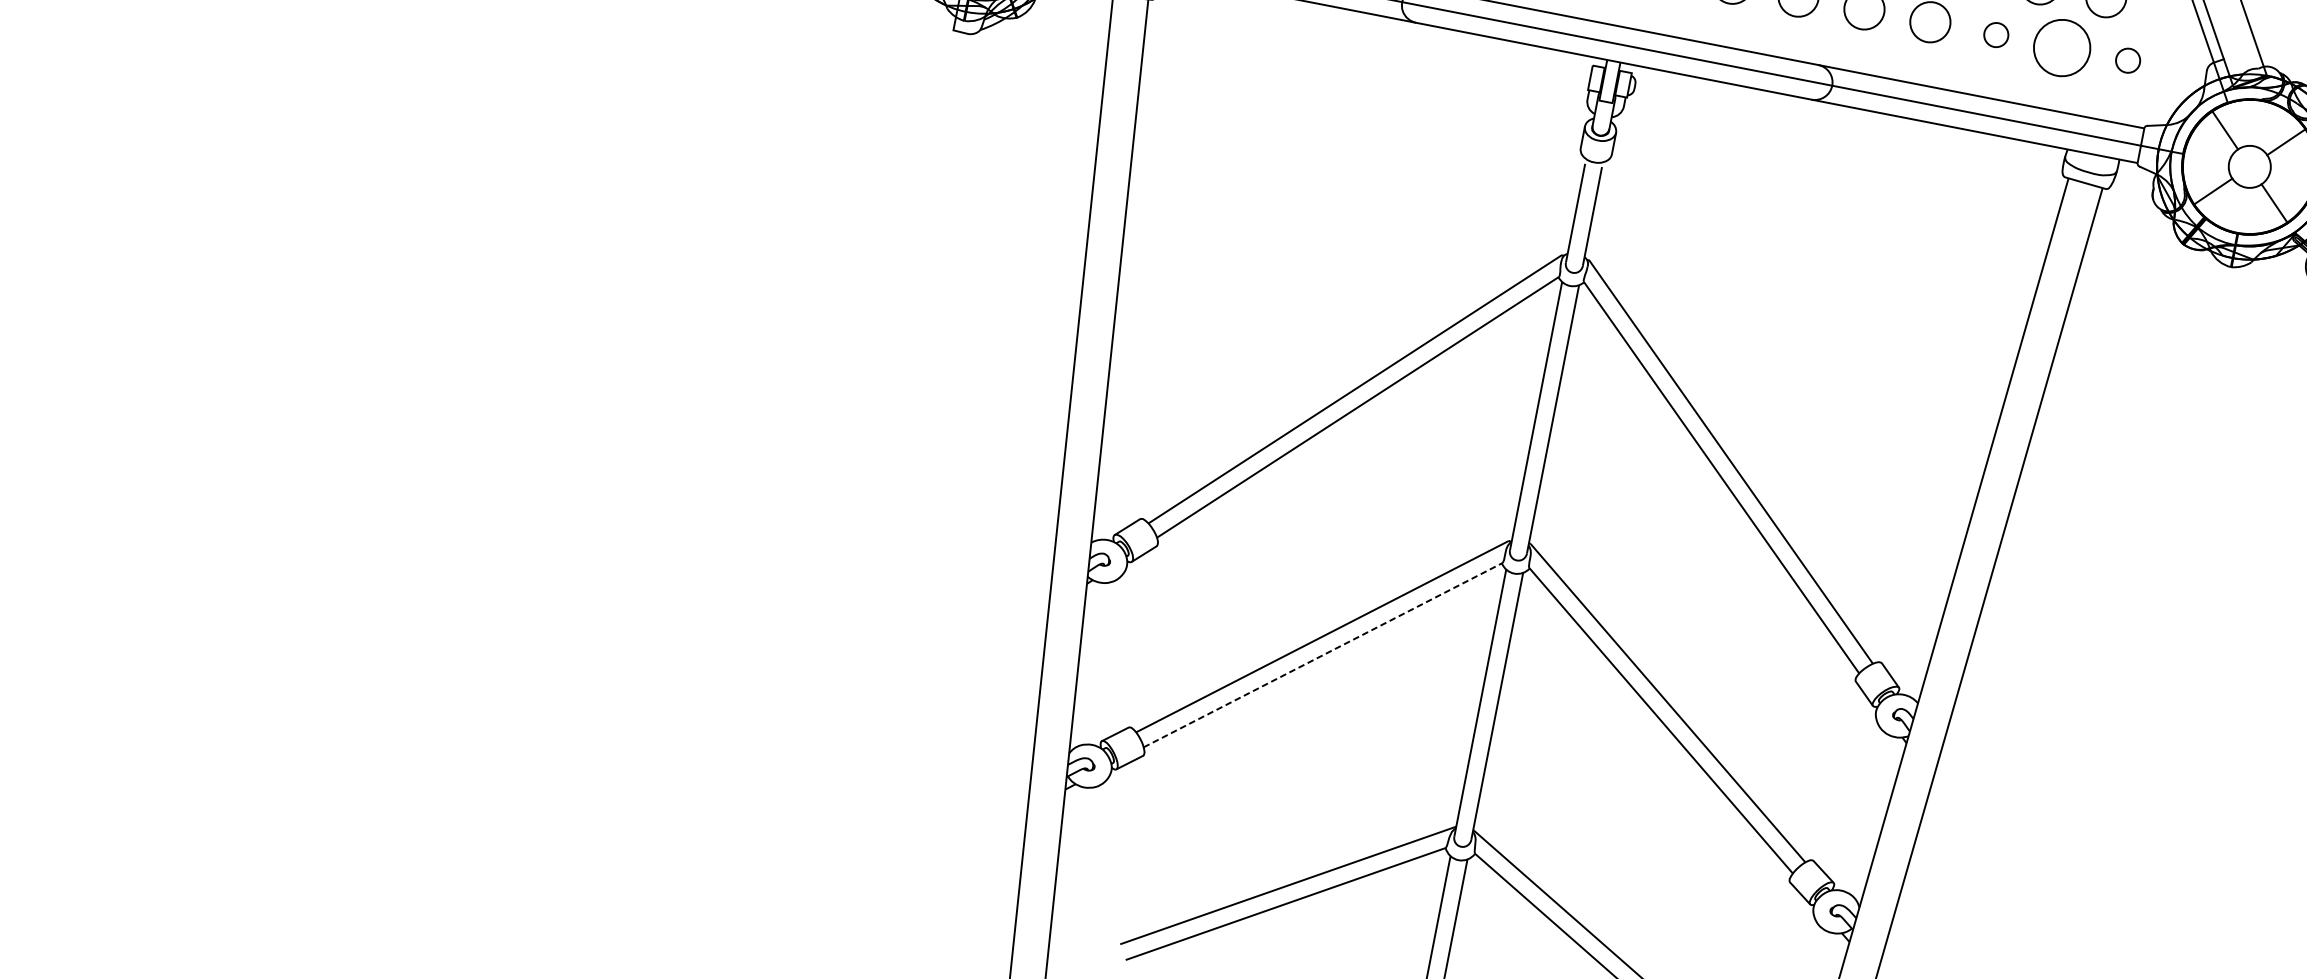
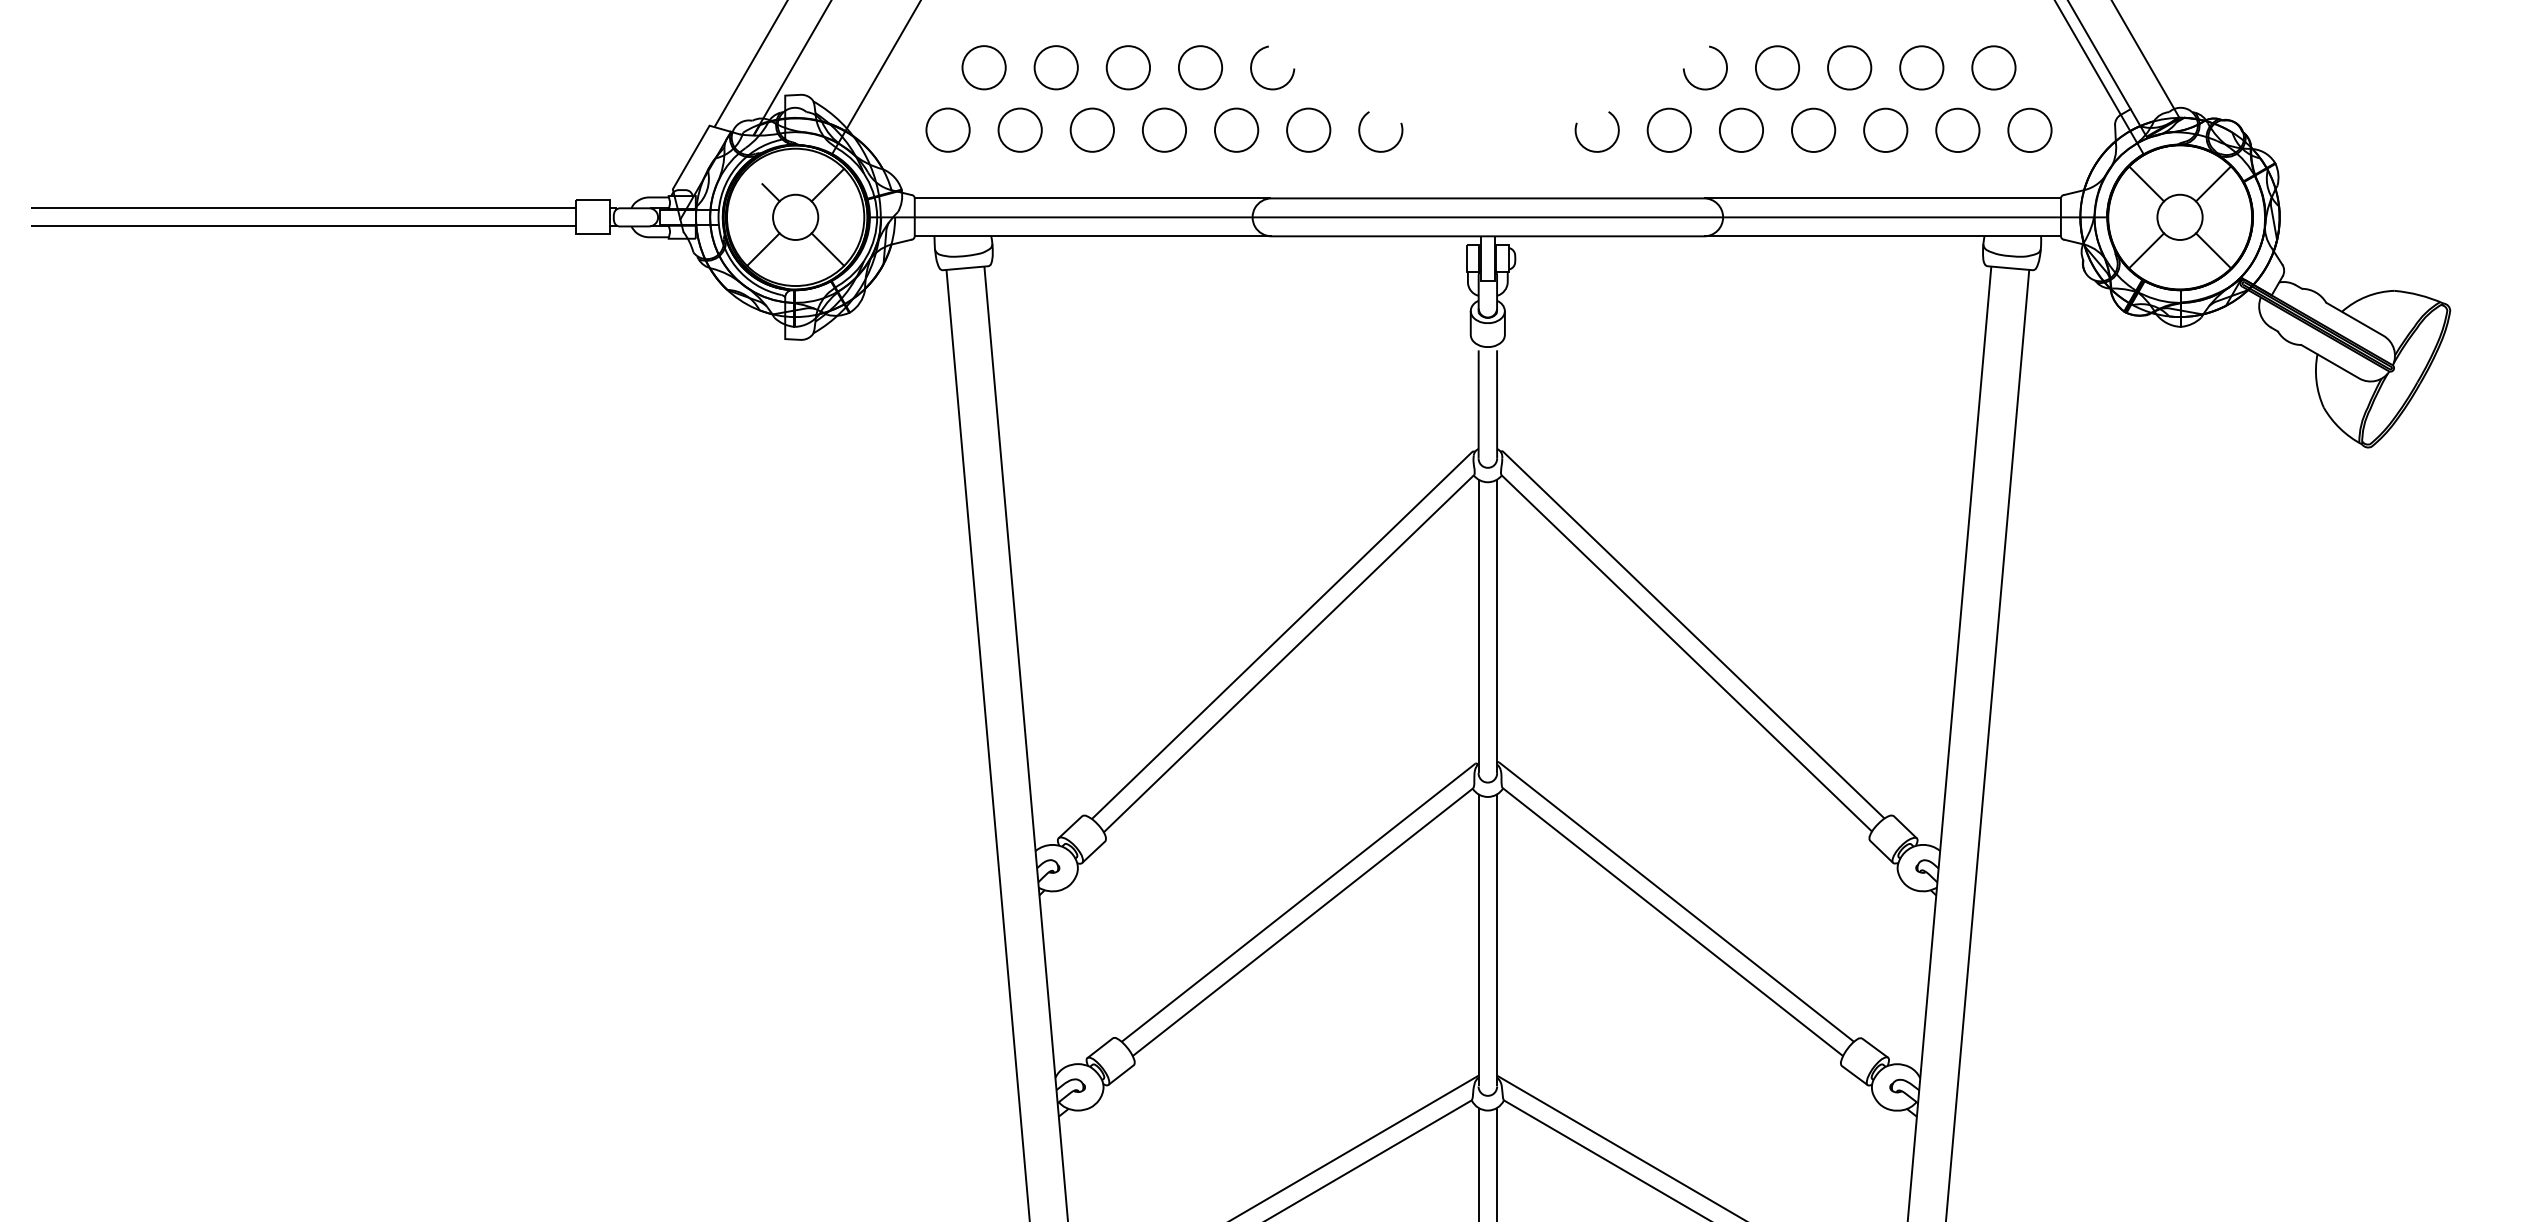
circle: (1996, 35) -> (1885, 130), size x1.67
circle: (2062, 47) -> (1957, 129), size x0.71
circle: (2127, 60) -> (2029, 130), size x1.67
line: (1323, 655) -> (1303, 922), dashed -> solid

